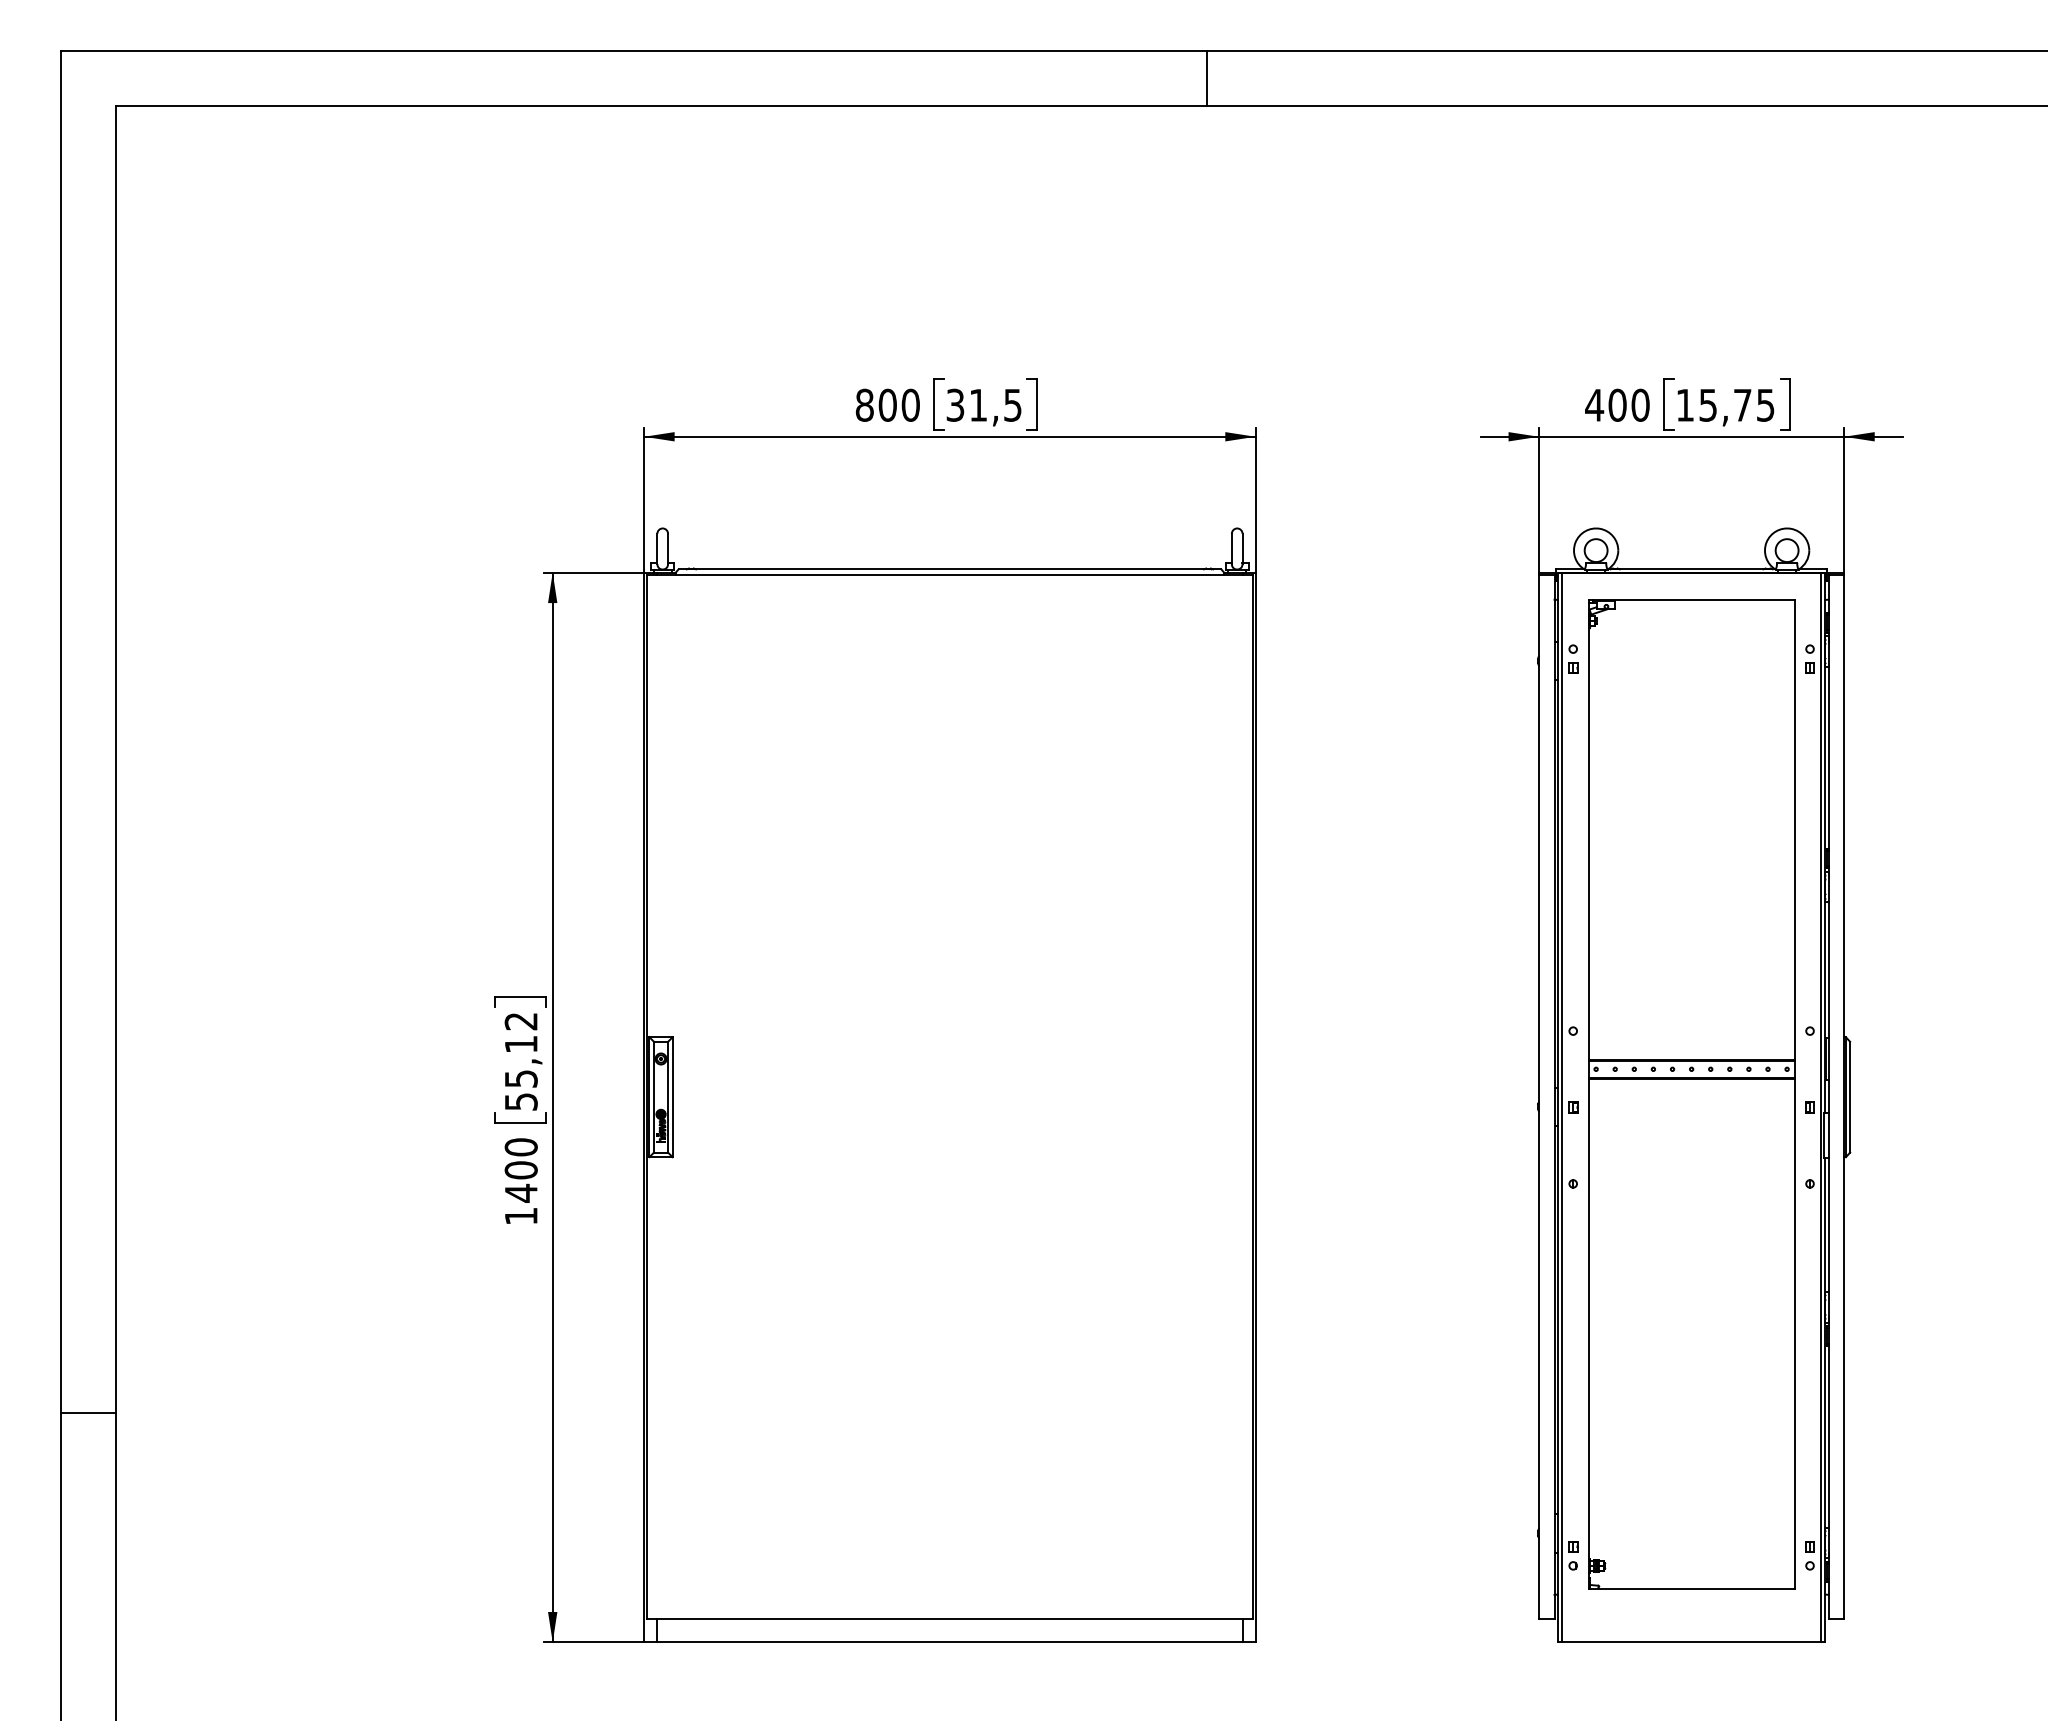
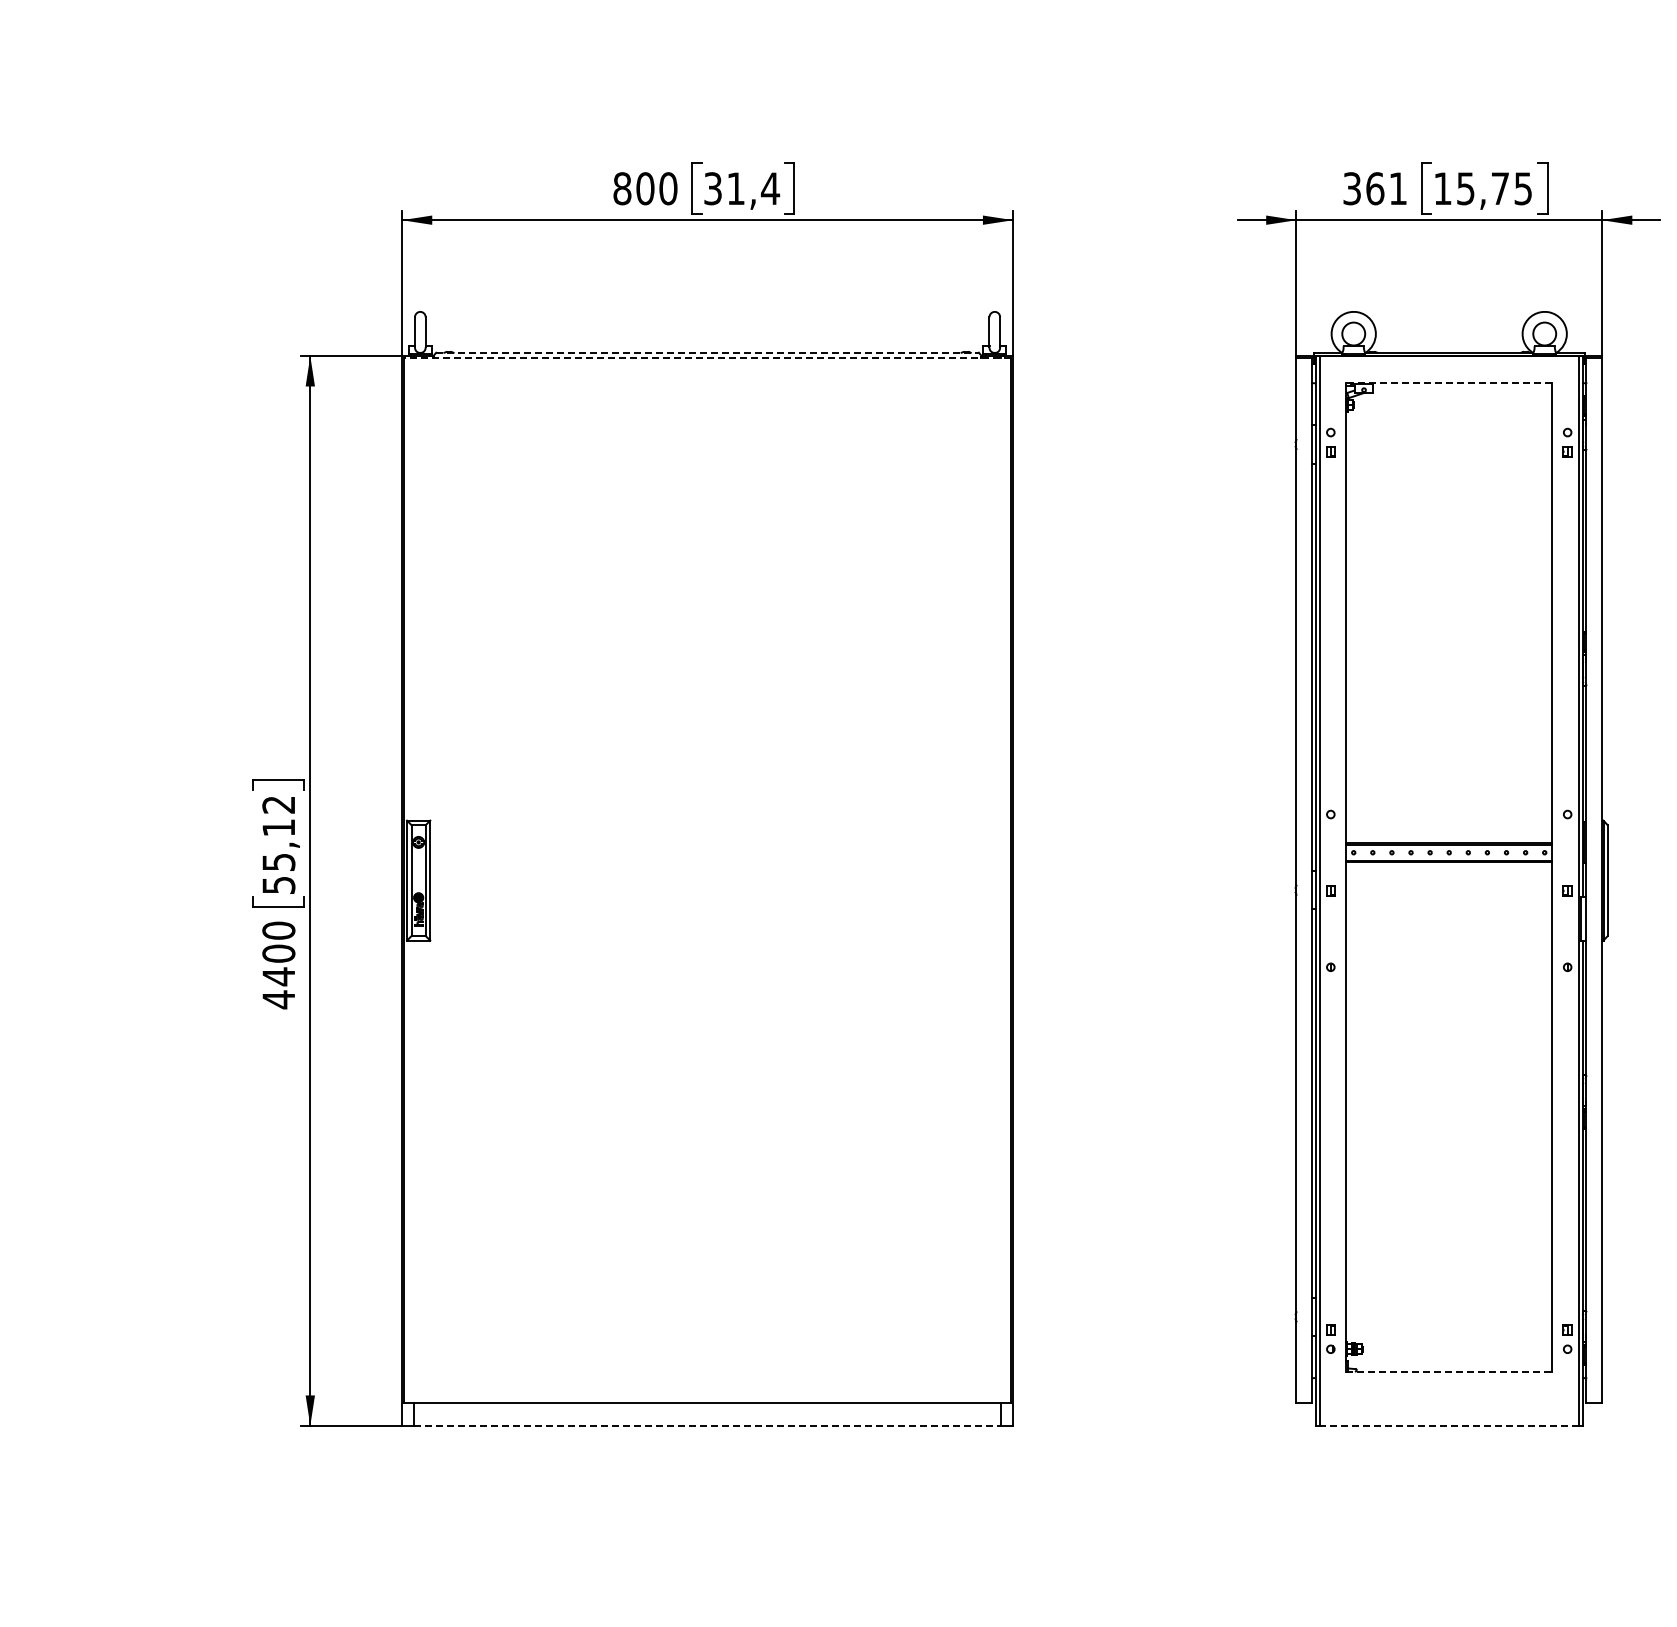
text: (1617, 404) -> (1375, 187), 400 -> 361
text: (1012, 405) -> (770, 188), 31,5 -> 31,4
line: (950, 569) -> (708, 352), solid -> dashed
line: (949, 575) -> (707, 358), solid -> dashed
line: (1691, 599) -> (1449, 382), solid -> dashed
text: (521, 1215) -> (279, 998), 1400 -> 4400
line: (1692, 1588) -> (1450, 1371), solid -> dashed
line: (950, 1642) -> (708, 1425), solid -> dashed
line: (1691, 1642) -> (1449, 1425), solid -> dashed

